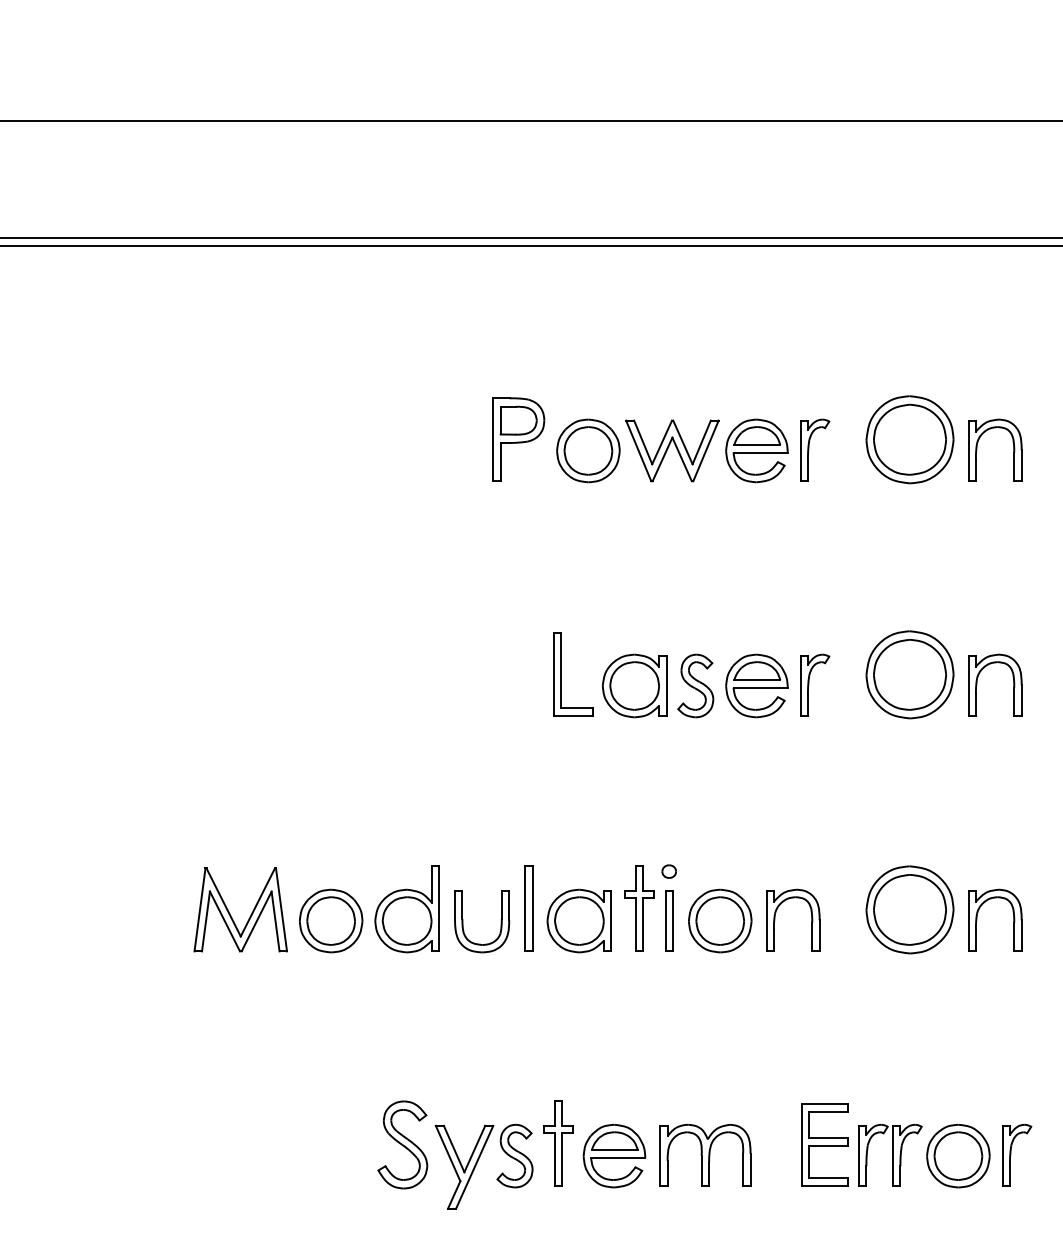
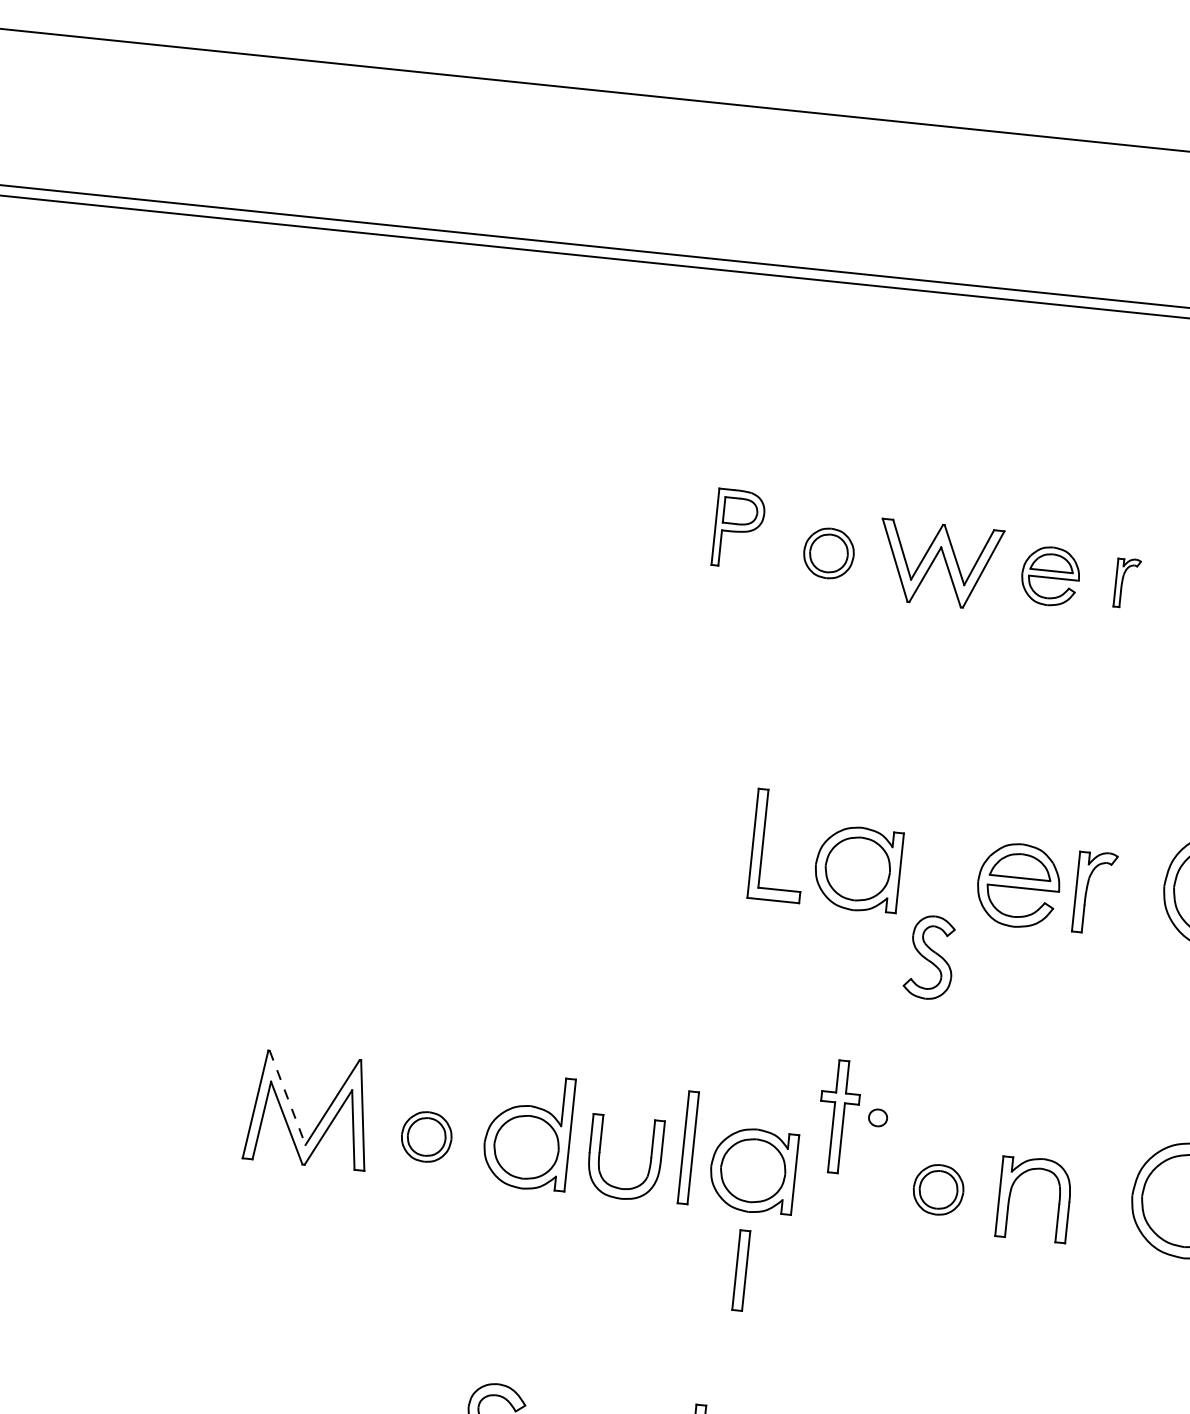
part: (518, 439) -> (738, 528), size x0.7
part: (815, 449) -> (1127, 582), size x0.6
part: (588, 450) -> (829, 552), size x0.6
part: (756, 450) -> (1050, 575), size x0.7
part: (695, 685) -> (929, 956), moved
line: (223, 902) -> (287, 1097), solid -> dashed
part: (639, 908) -> (838, 1116), moved
part: (331, 920) -> (427, 1136), size x0.6
part: (669, 920) -> (741, 1269), moved
part: (720, 920) -> (938, 1189), size x0.6

